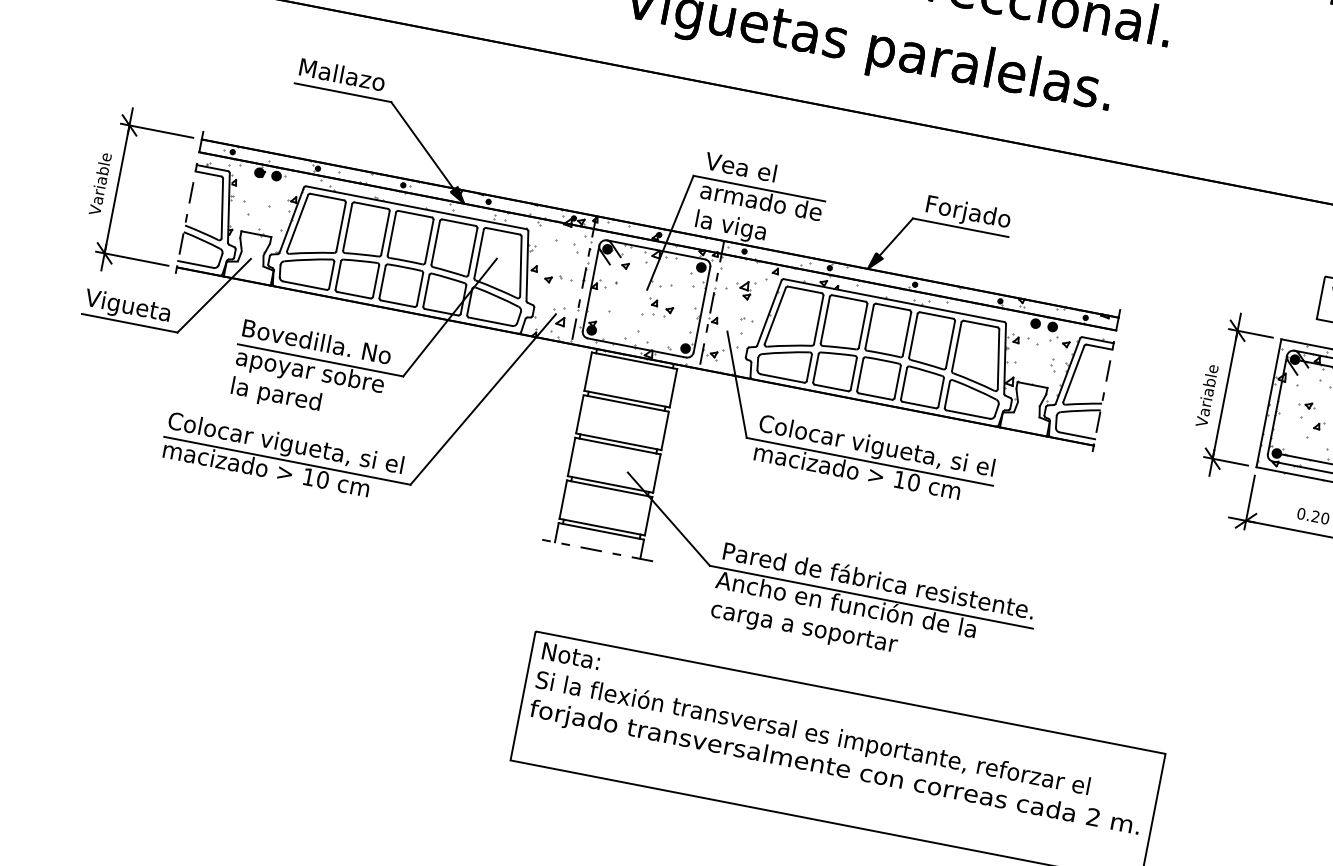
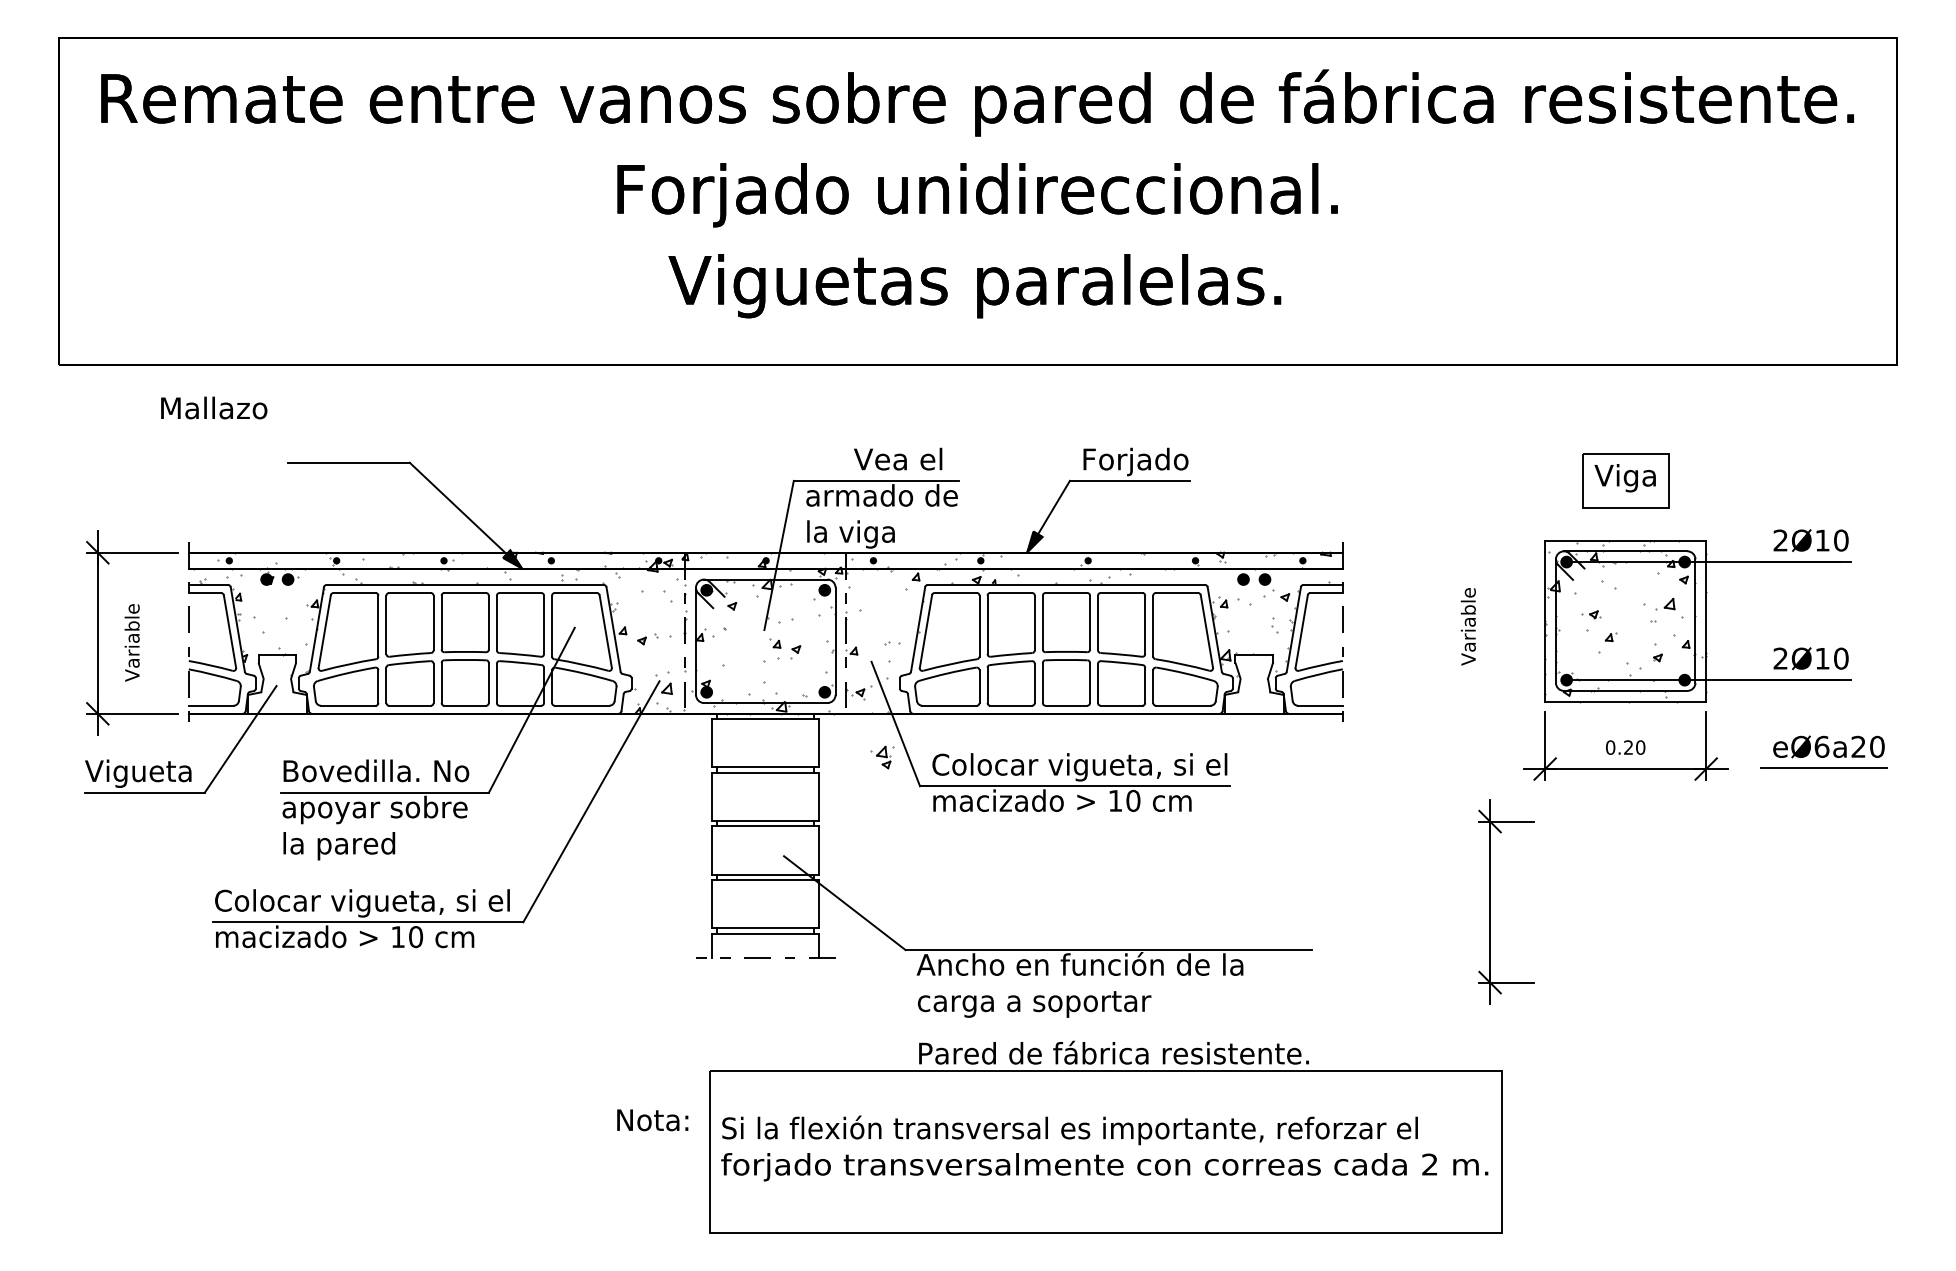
text: (342, 74) -> (214, 407), moved
text: (741, 166) -> (898, 458), moved
text: (99, 183) -> (131, 642), moved
part: (744, 290) -> (882, 757), moved
part: (1225, 394) -> (1490, 901), moved
text: (878, 580) -> (1113, 1052), moved
text: (571, 656) -> (652, 1120), moved

